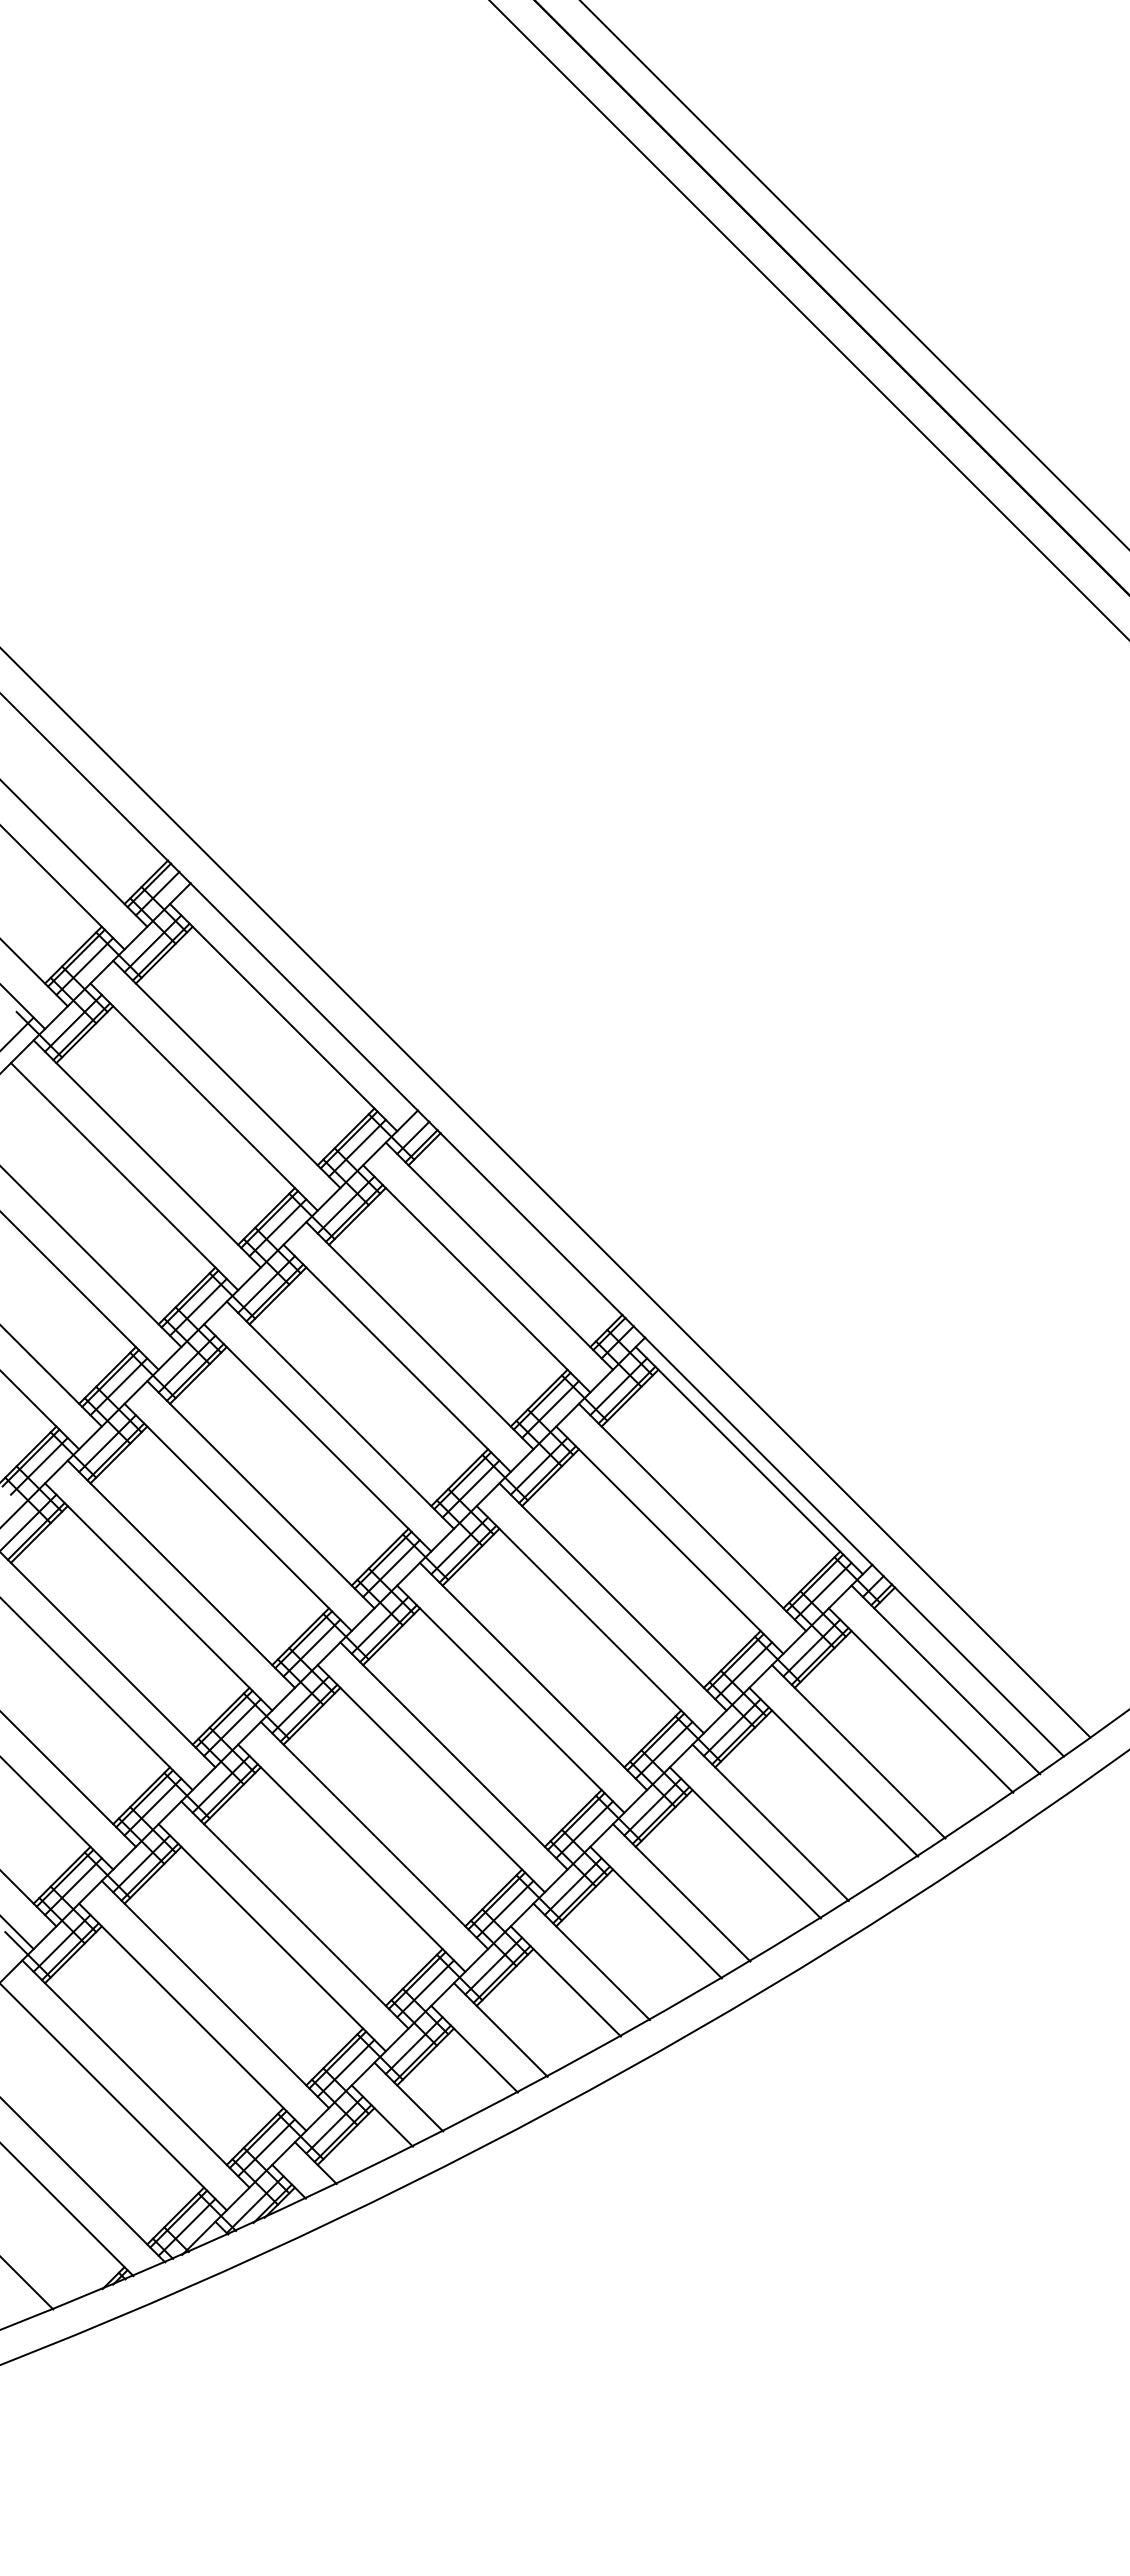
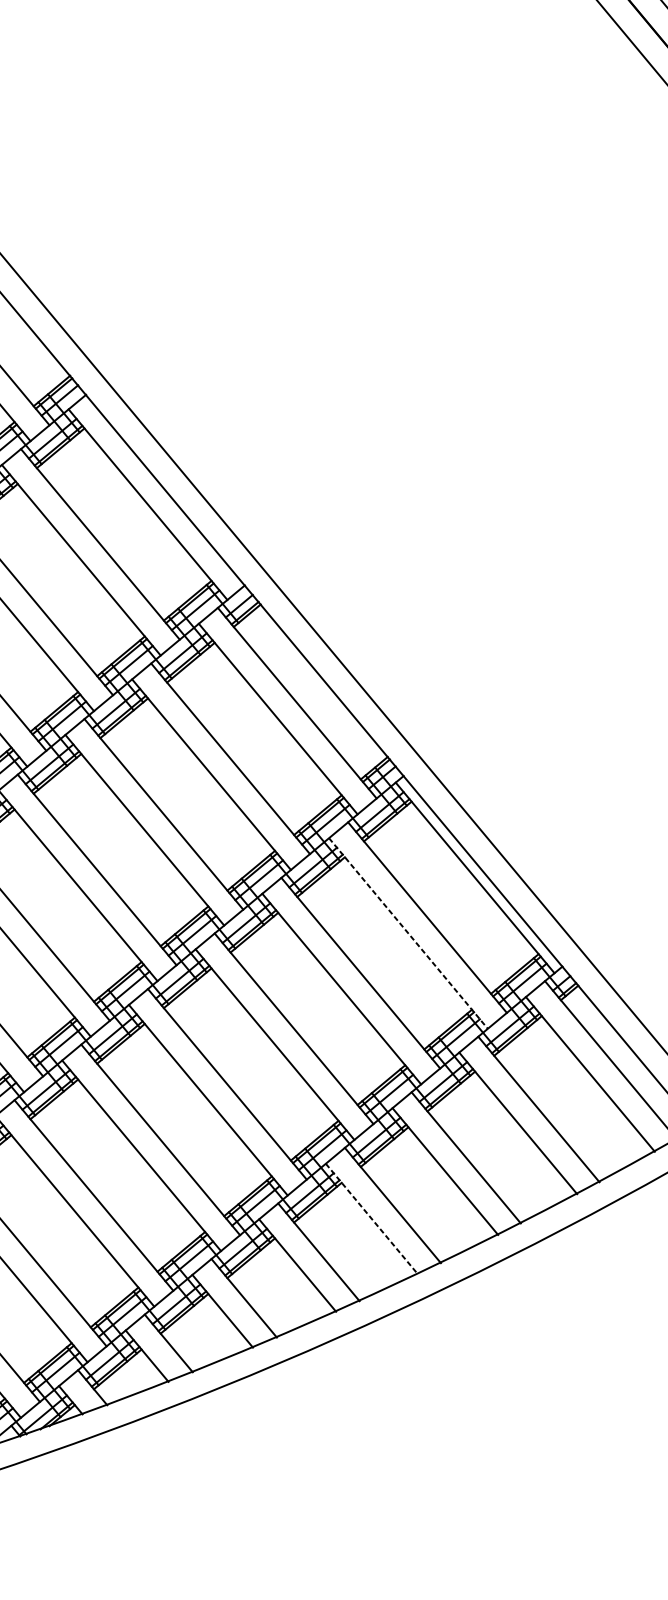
line: (669, 1540) -> (408, 933), solid -> dashed
line: (656, 1913) -> (372, 1219), solid -> dashed

